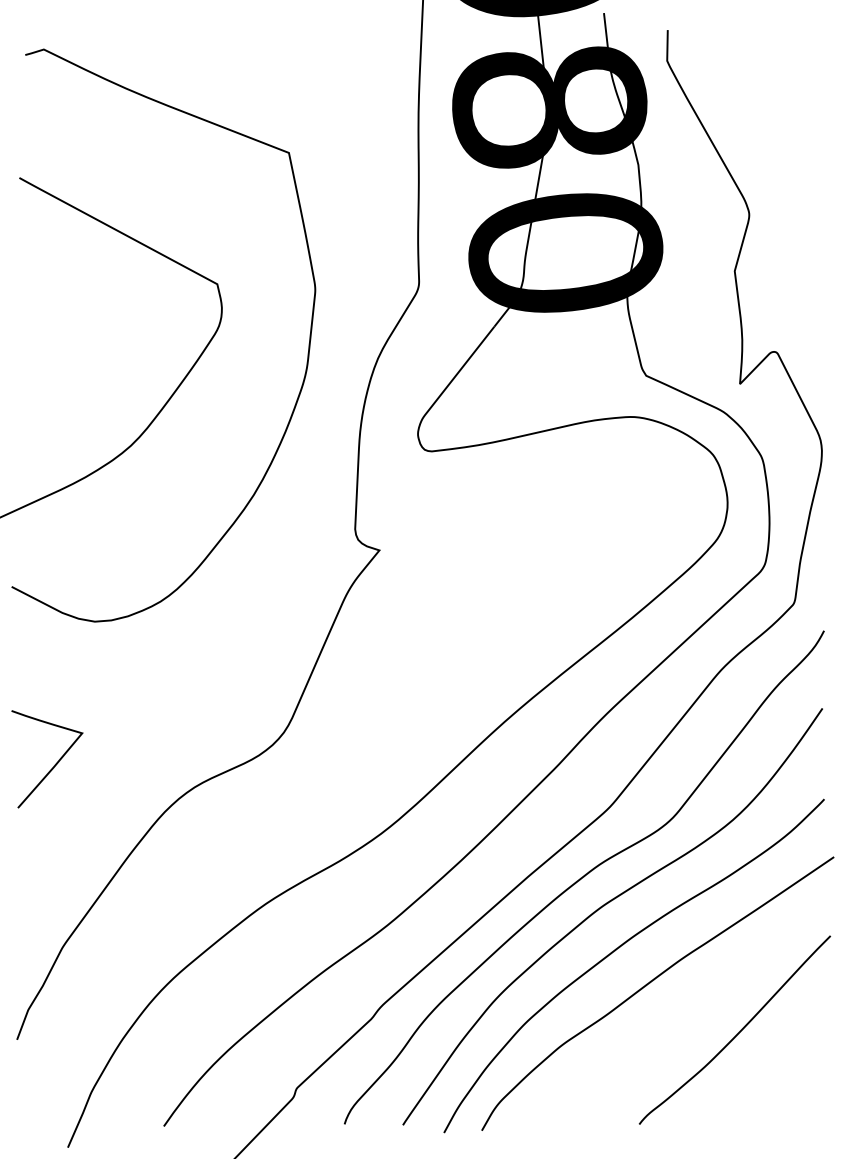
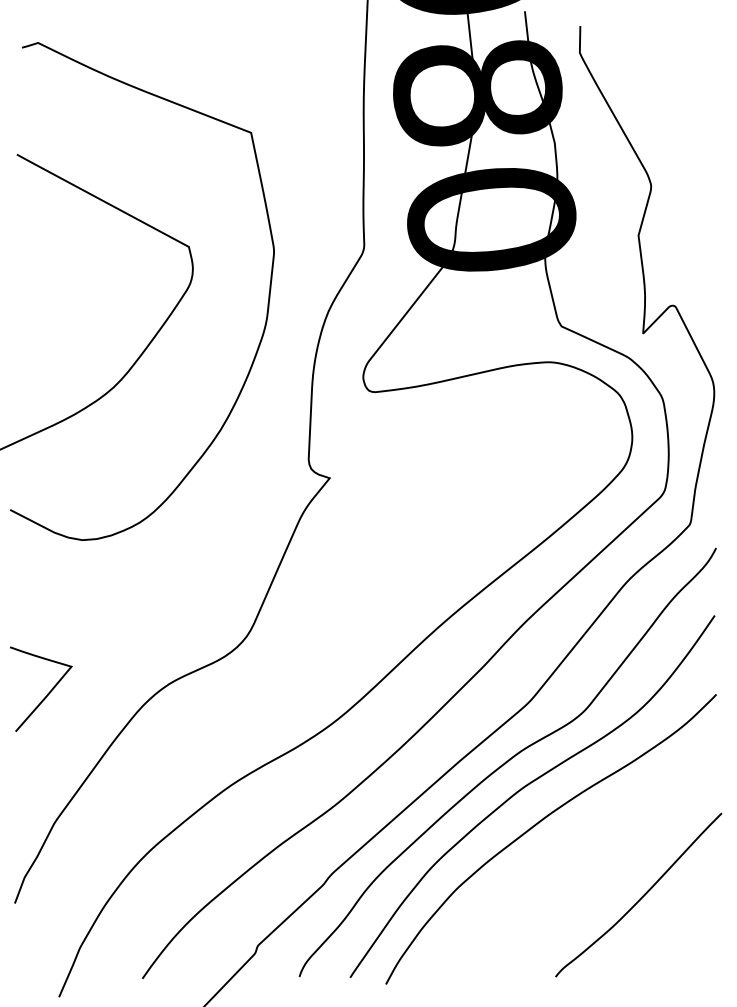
curve: (54, 764) -> (47, 693), moved
curve: (650, 983) -> (565, 854), removed

